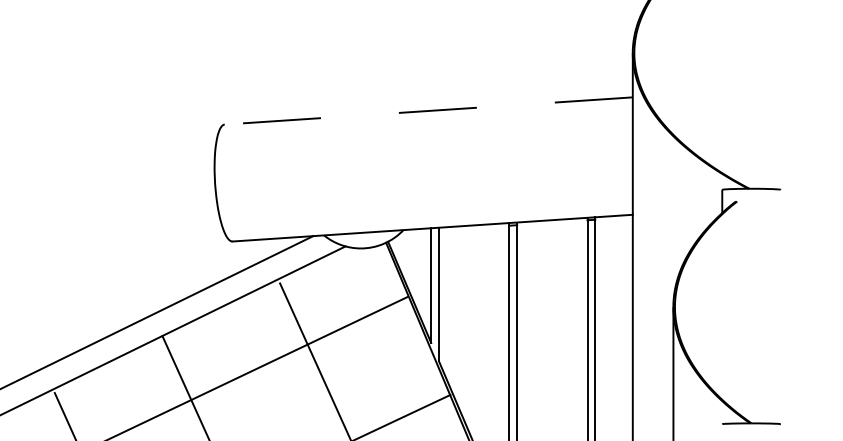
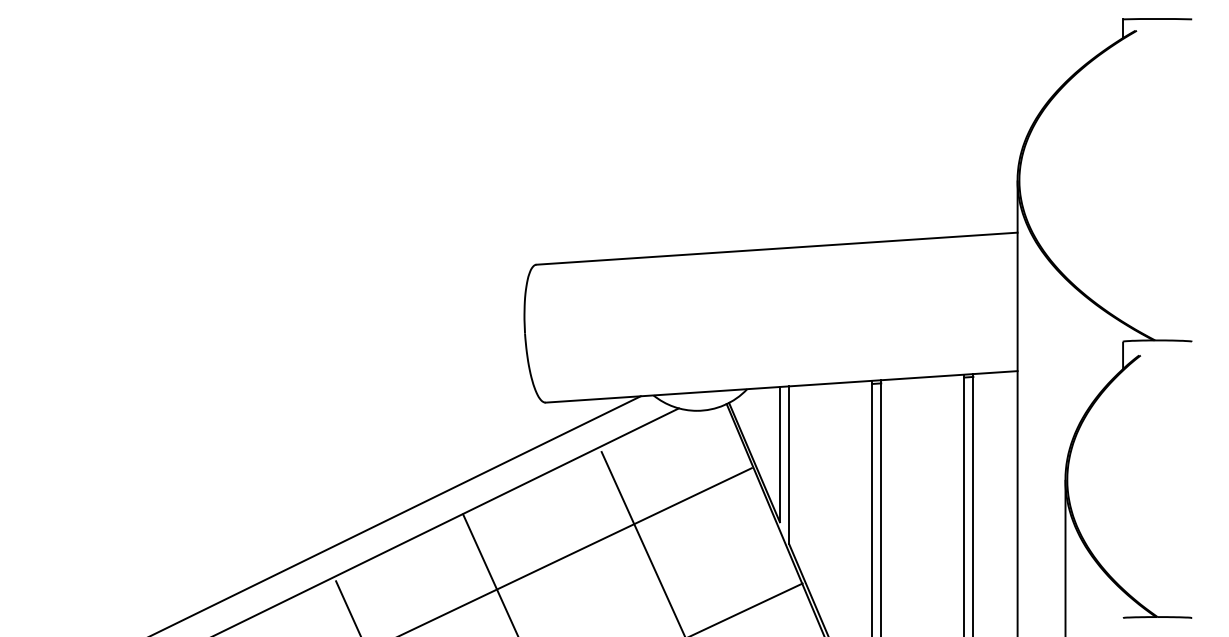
line: (428, 110) -> (776, 248), dashed -> solid

